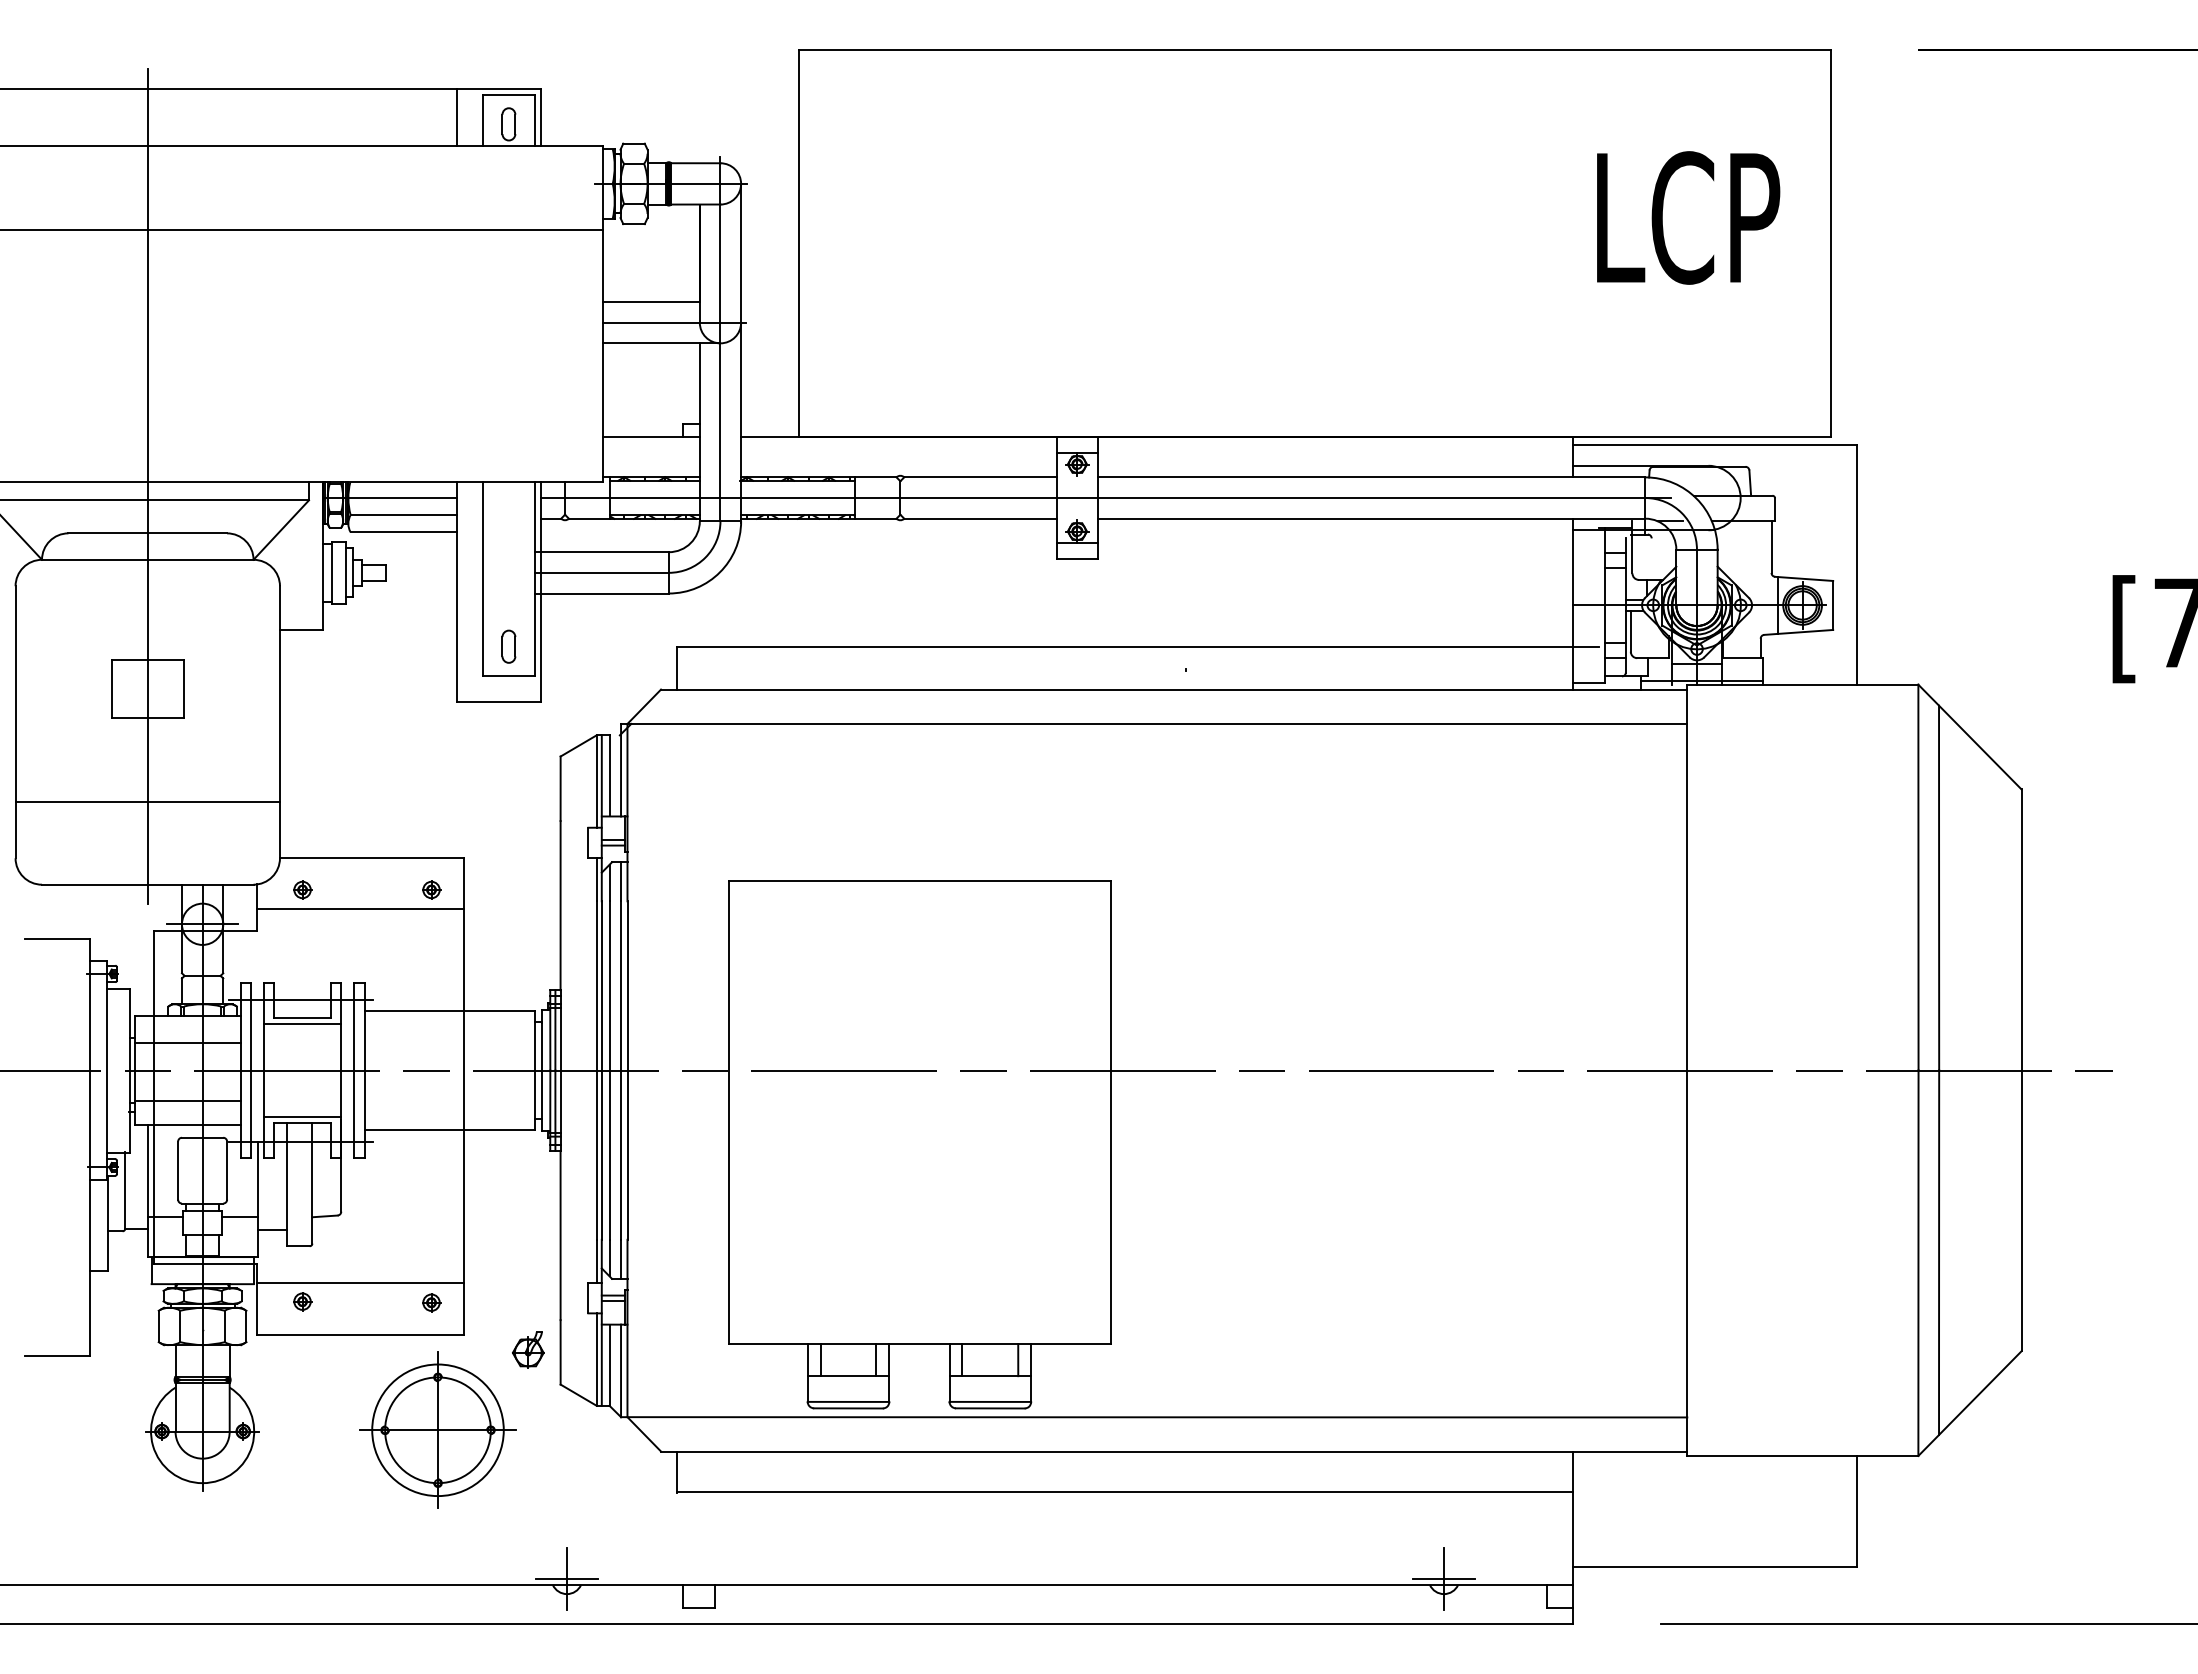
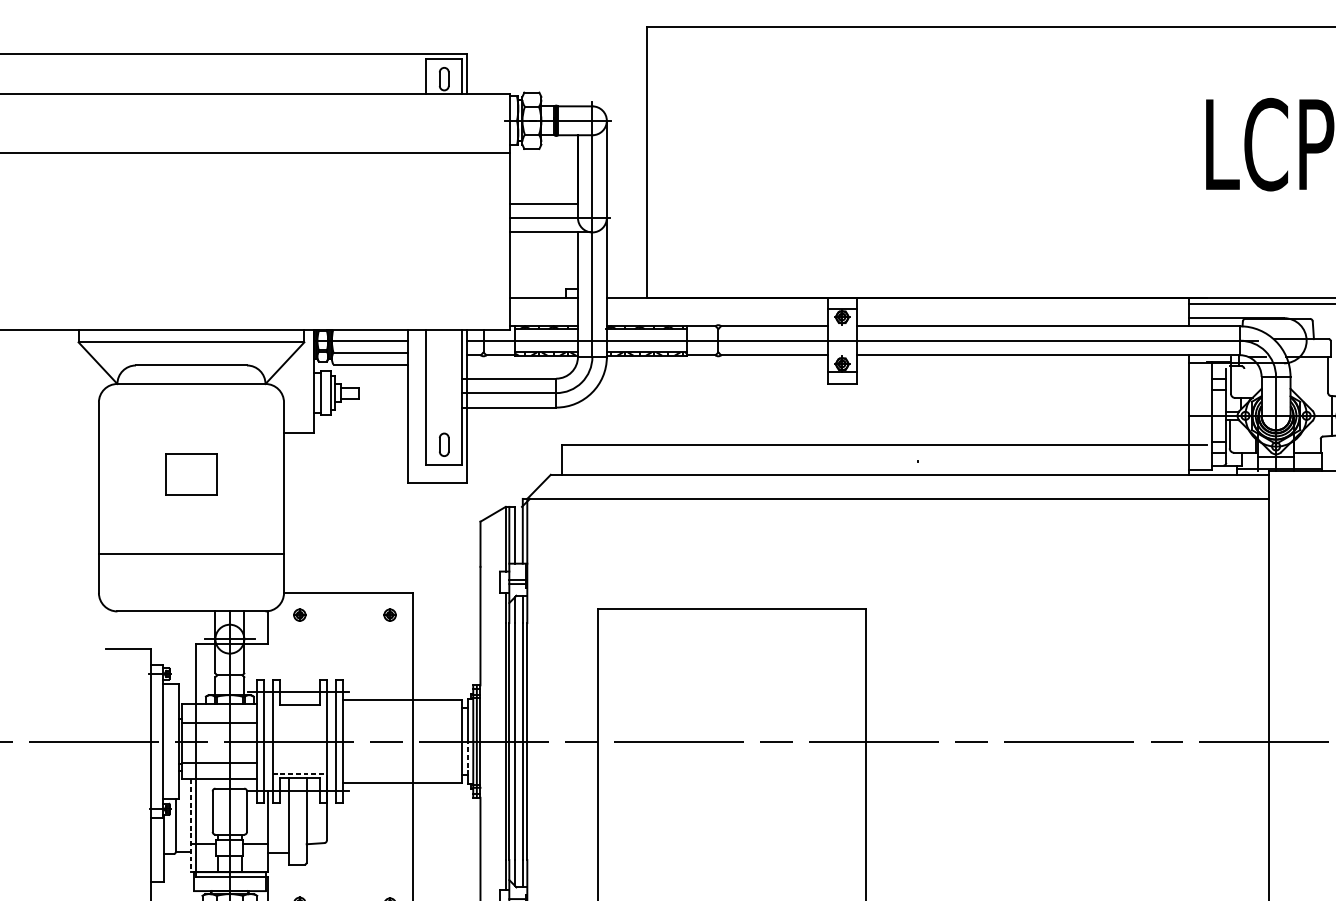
line: (457, 116) -> (408, 73), removed
line: (147, 485) -> (191, 331), removed
line: (360, 909) -> (340, 628), removed
line: (302, 1023) -> (299, 708), removed
line: (542, 1094) -> (467, 758), solid -> dashed
line: (302, 1117) -> (299, 774), solid -> dashed
line: (147, 1191) -> (191, 826), solid -> dashed
line: (360, 1283) -> (340, 890), removed

